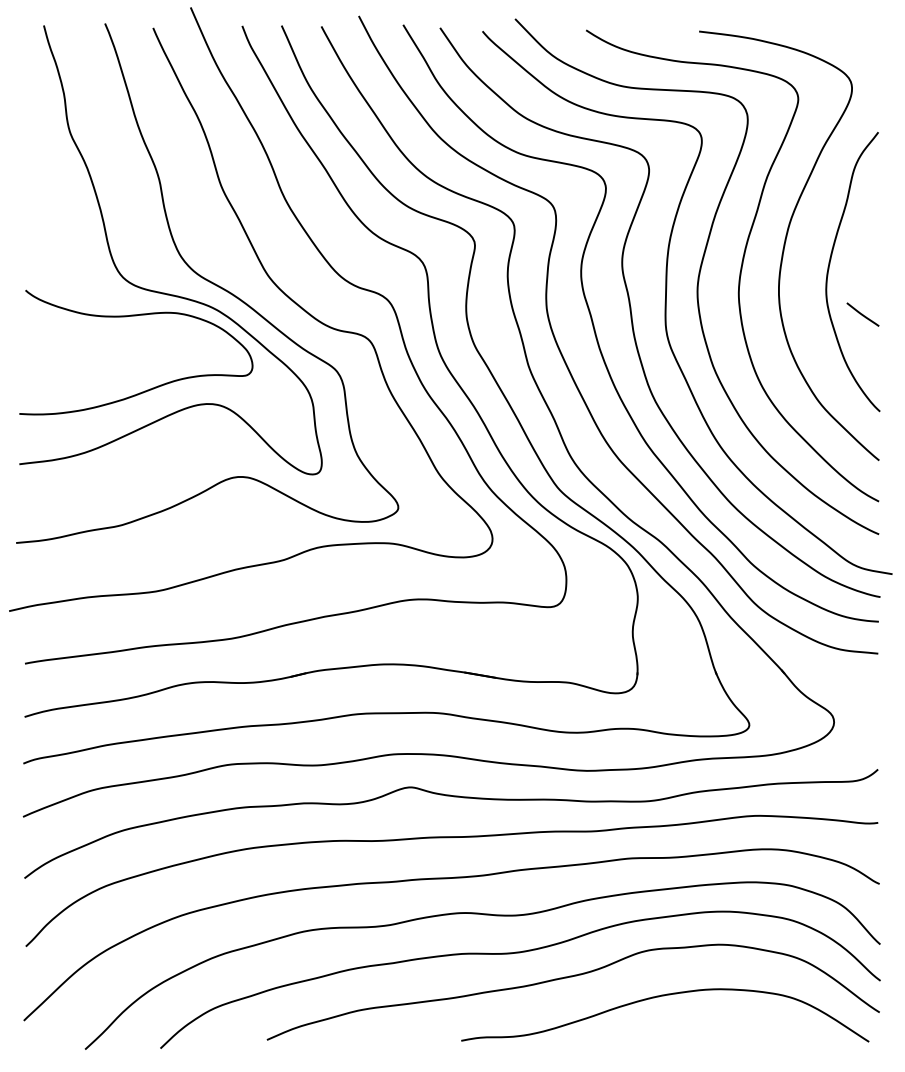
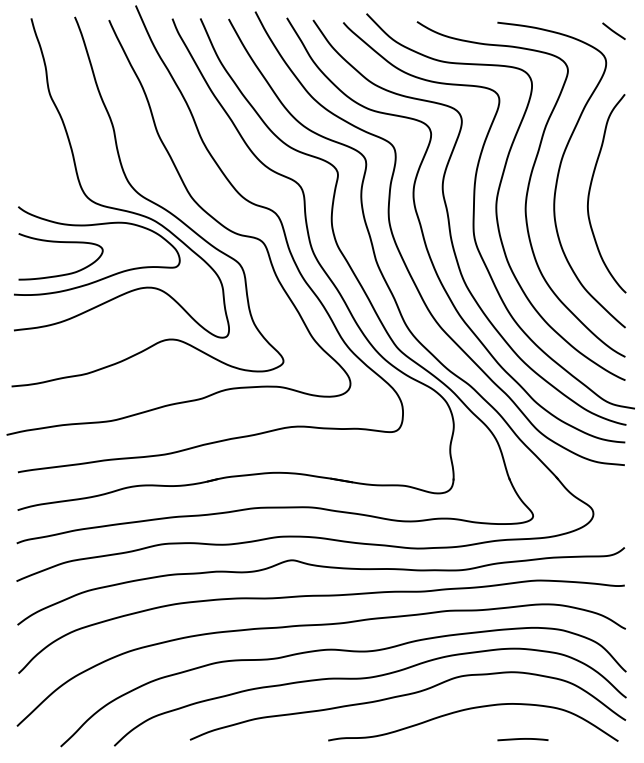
line: (862, 314) -> (613, 31), moved
curve: (85, 340) -> (60, 242), added
curve: (734, 1039) -> (522, 739), added

